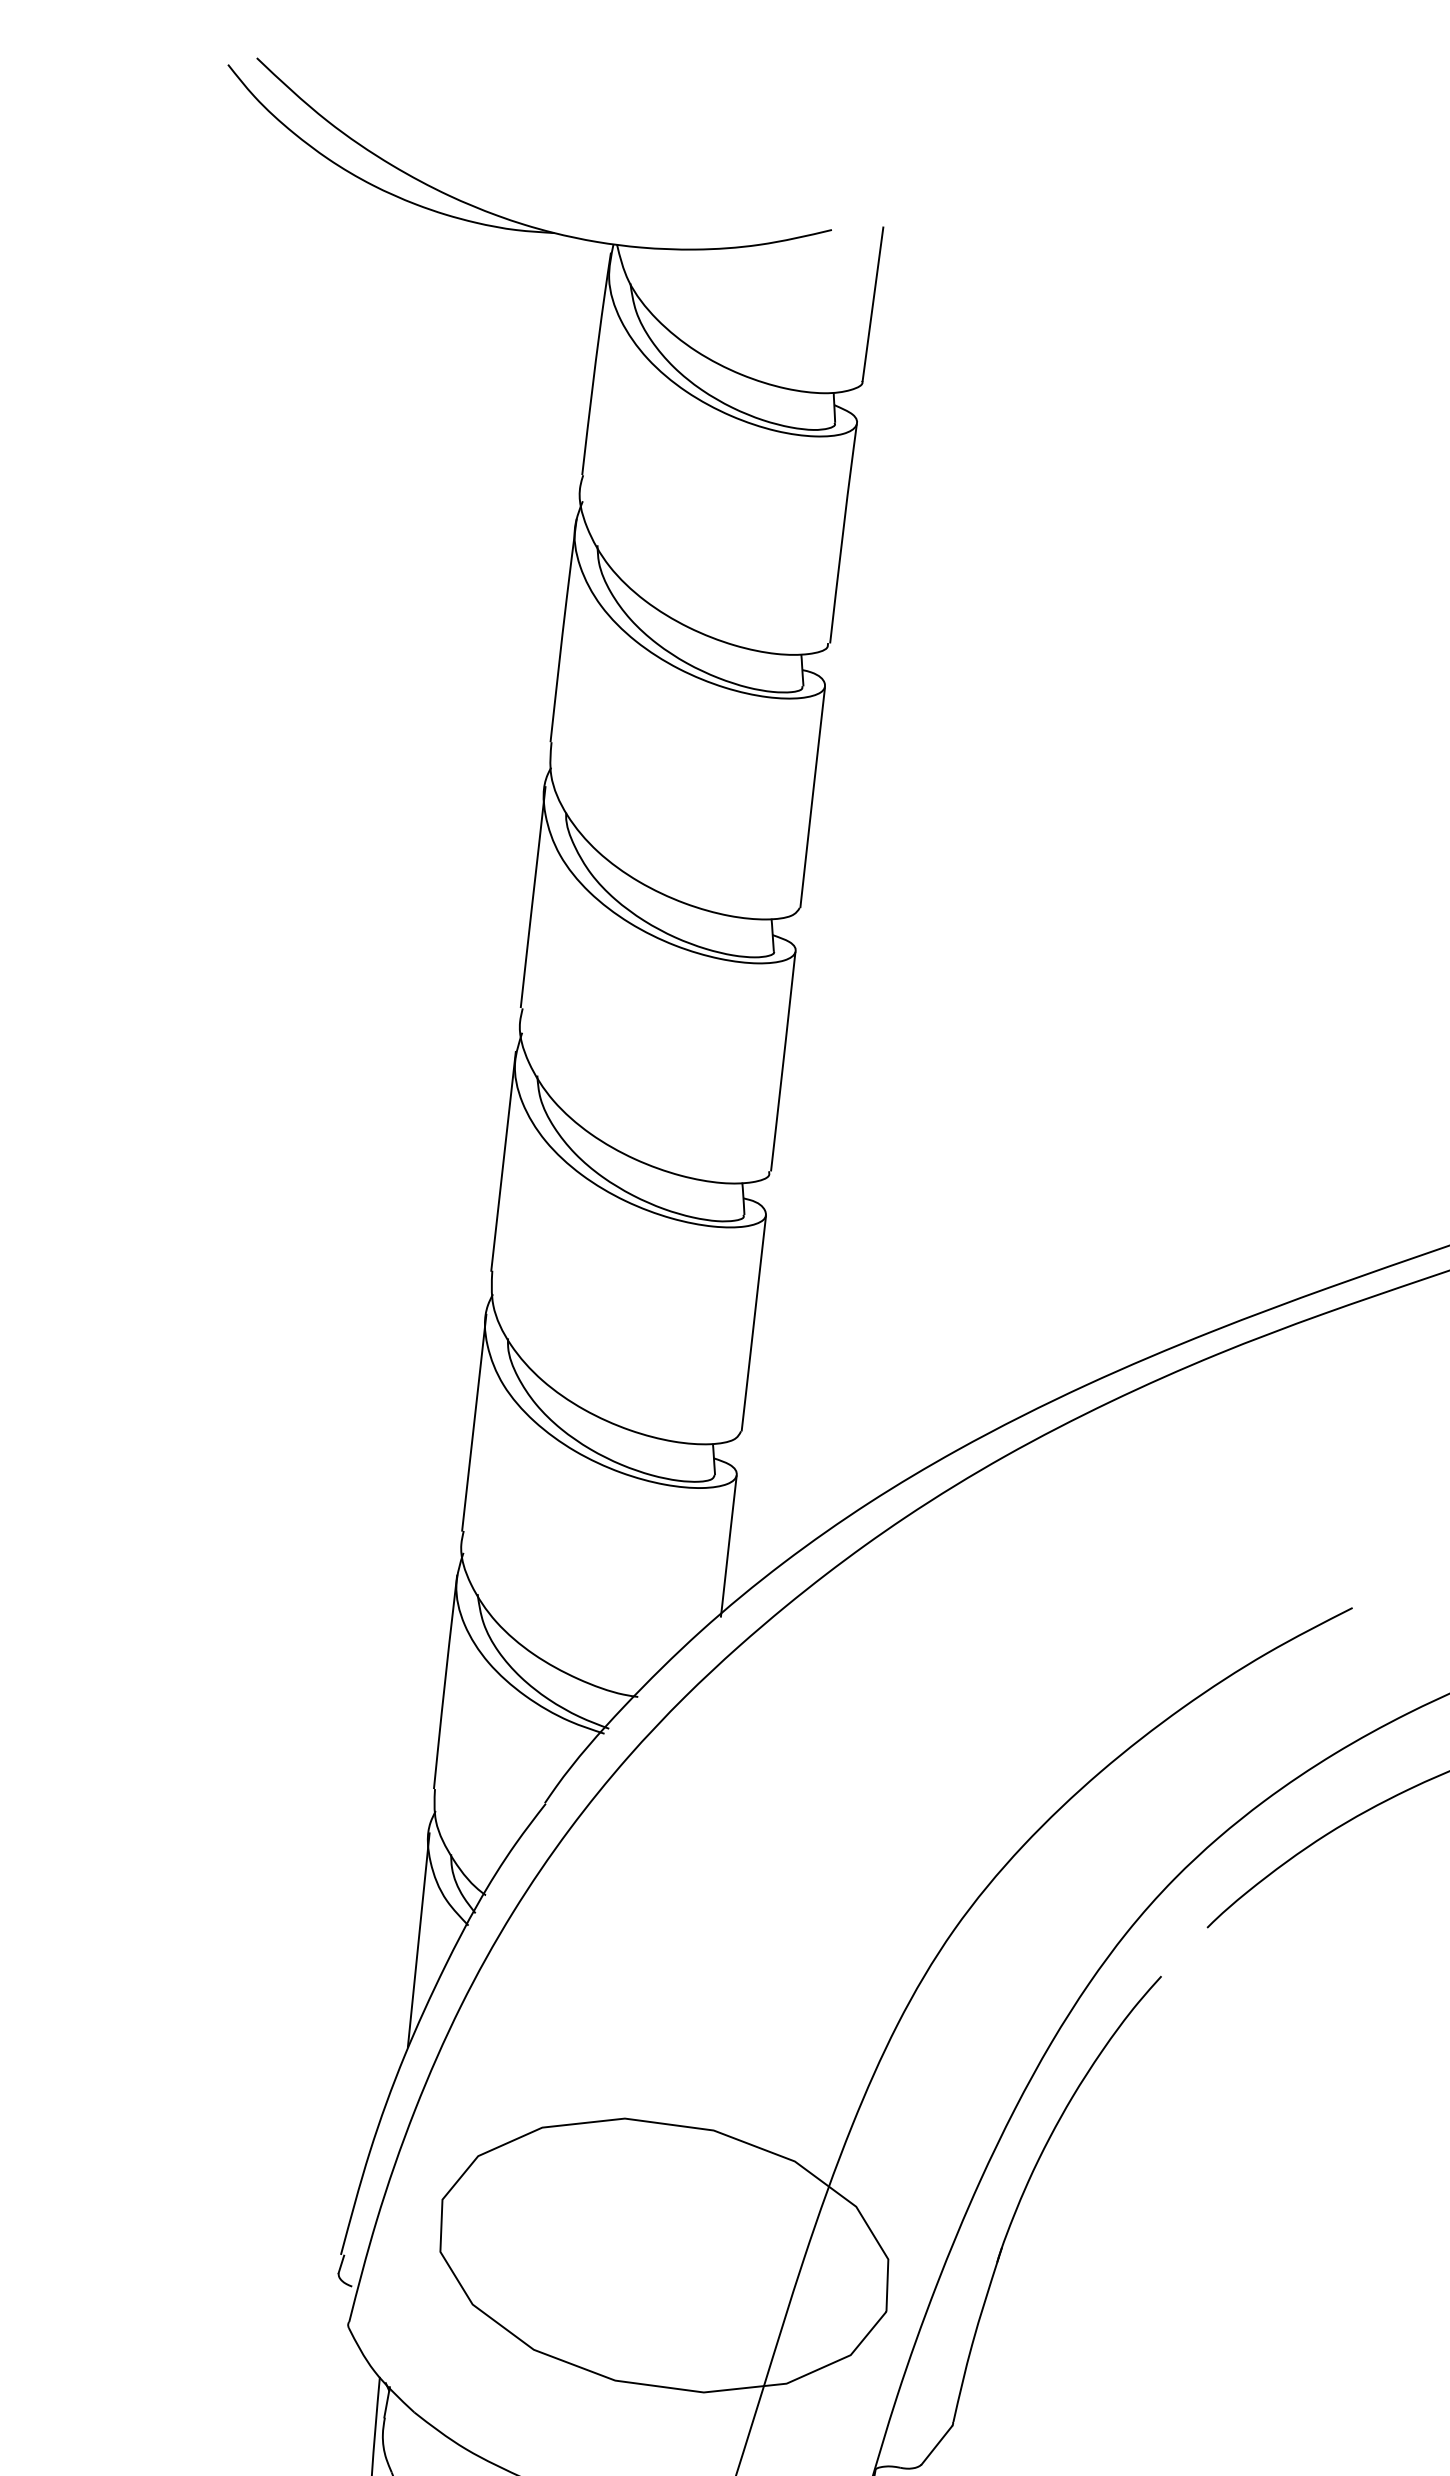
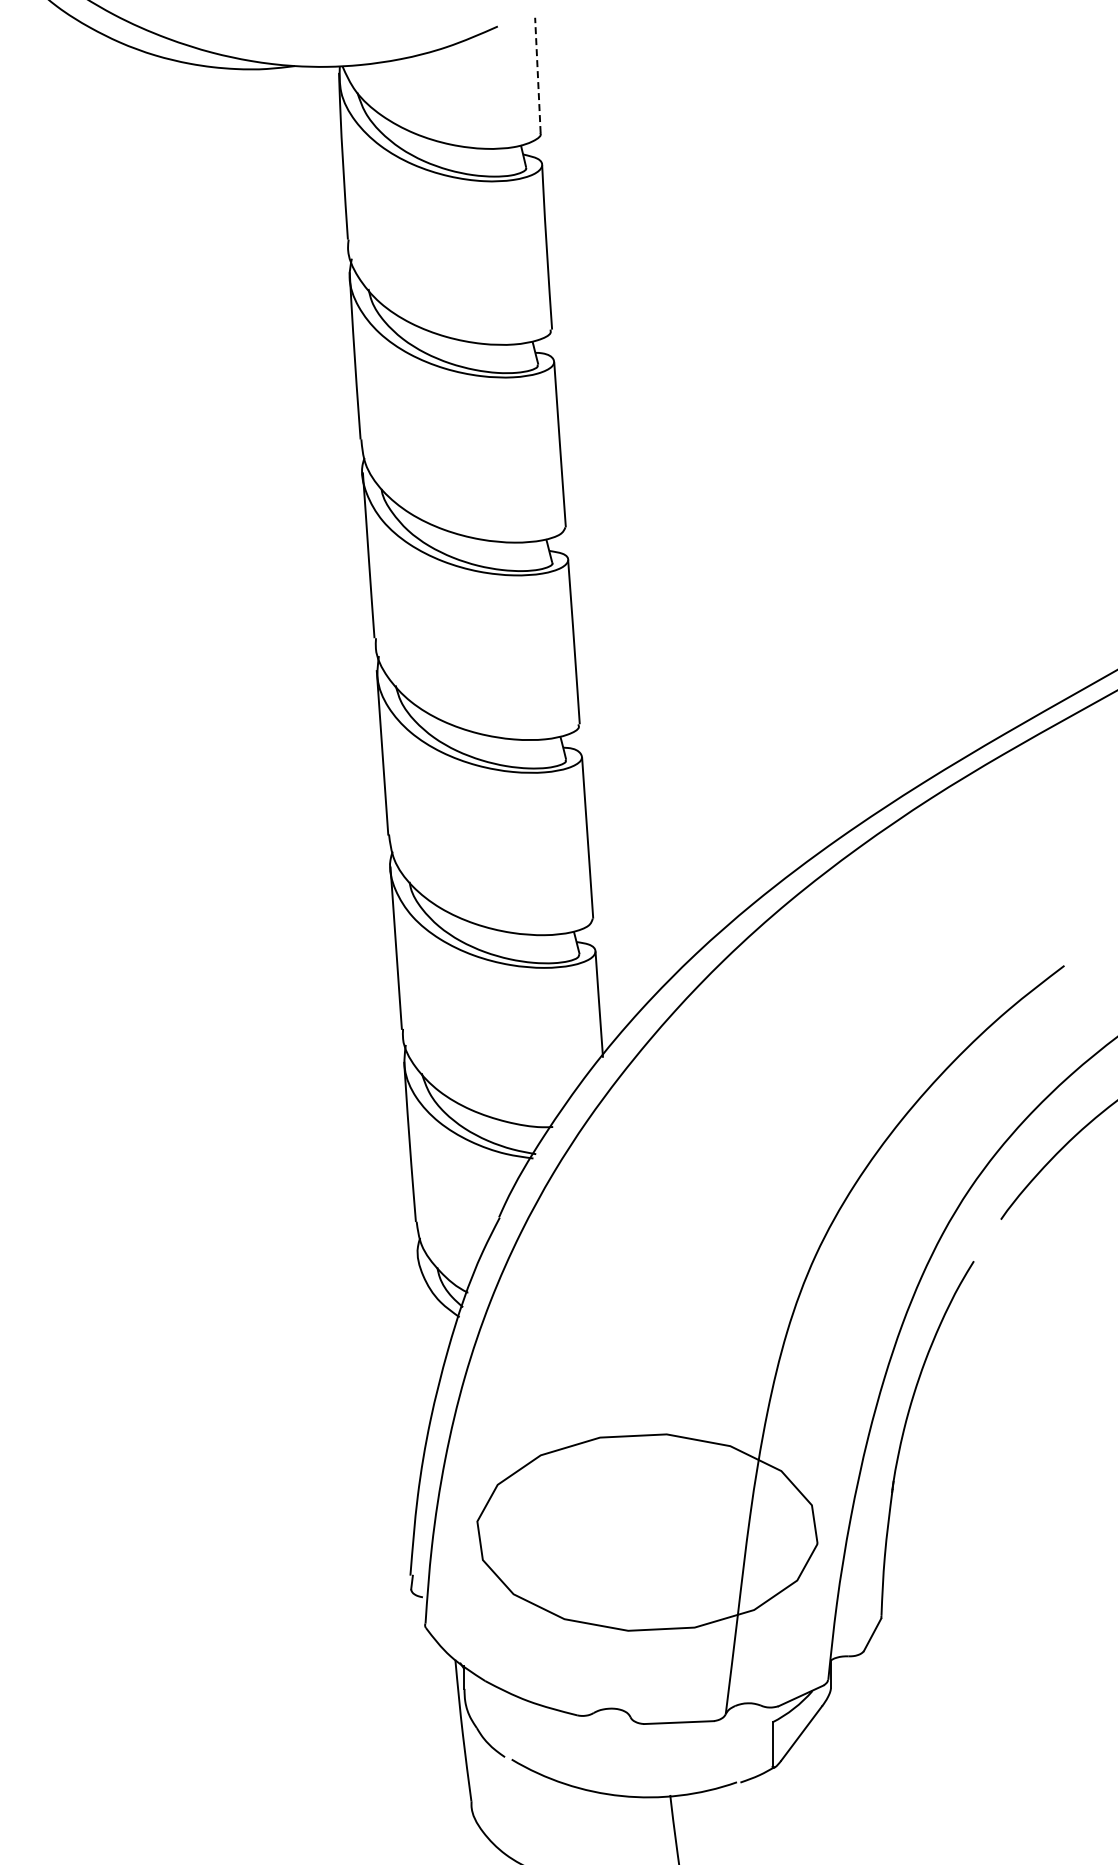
line: (872, 304) -> (537, 75), solid -> dashed
line: (417, 1939) -> (424, 1334), removed

